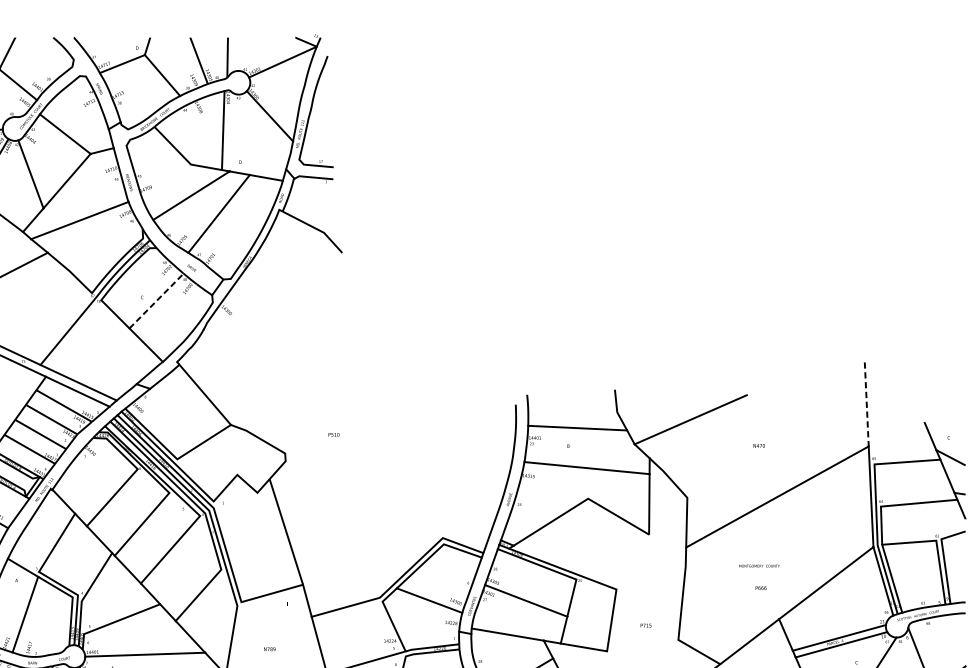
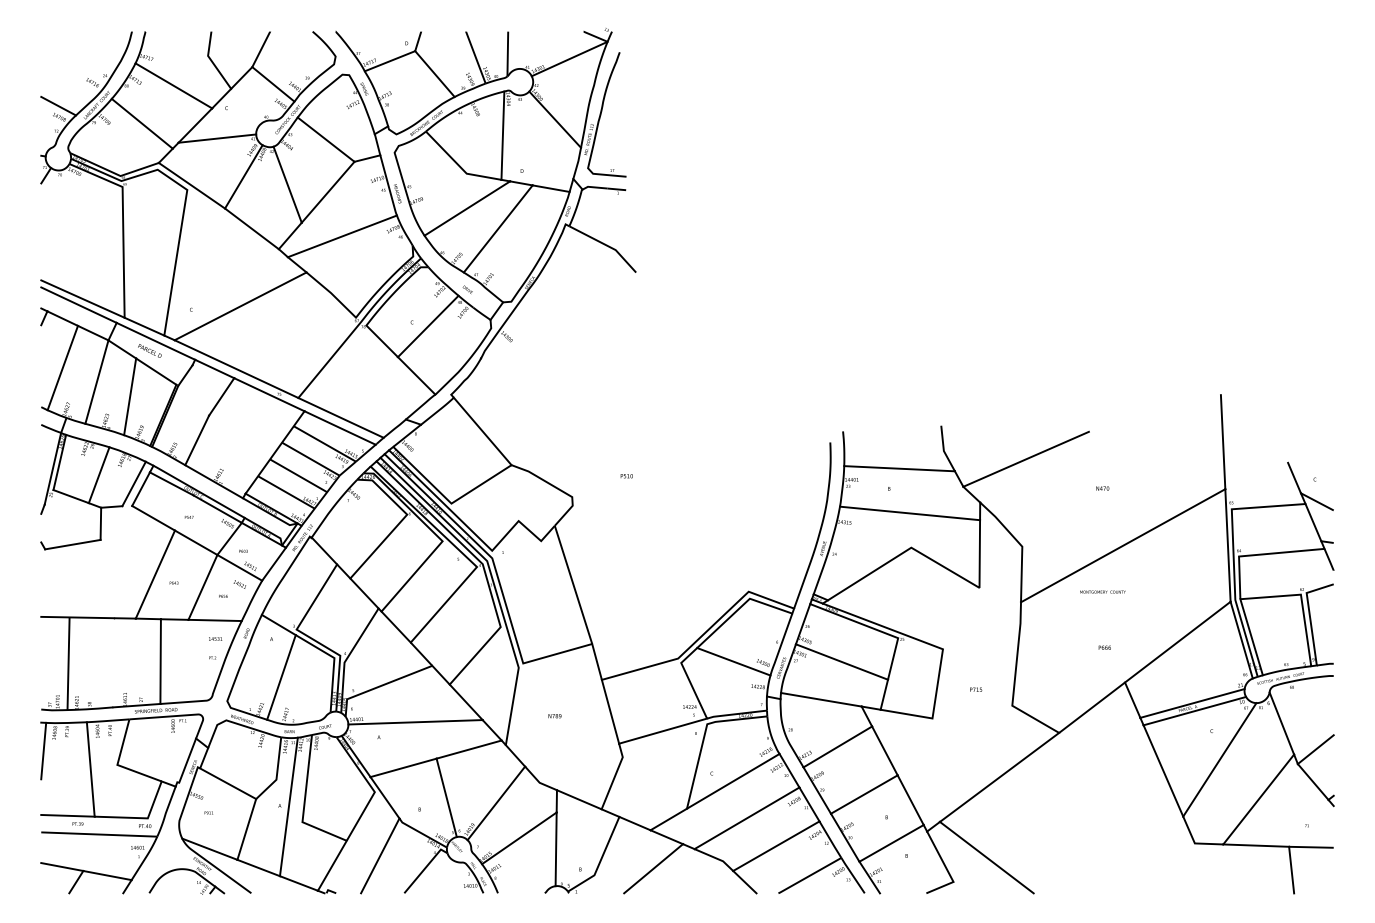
line: (156, 301) -> (428, 326), dashed -> solid
line: (867, 404) -> (1223, 442), dashed -> solid
text: (758, 565) -> (1102, 591), moved

